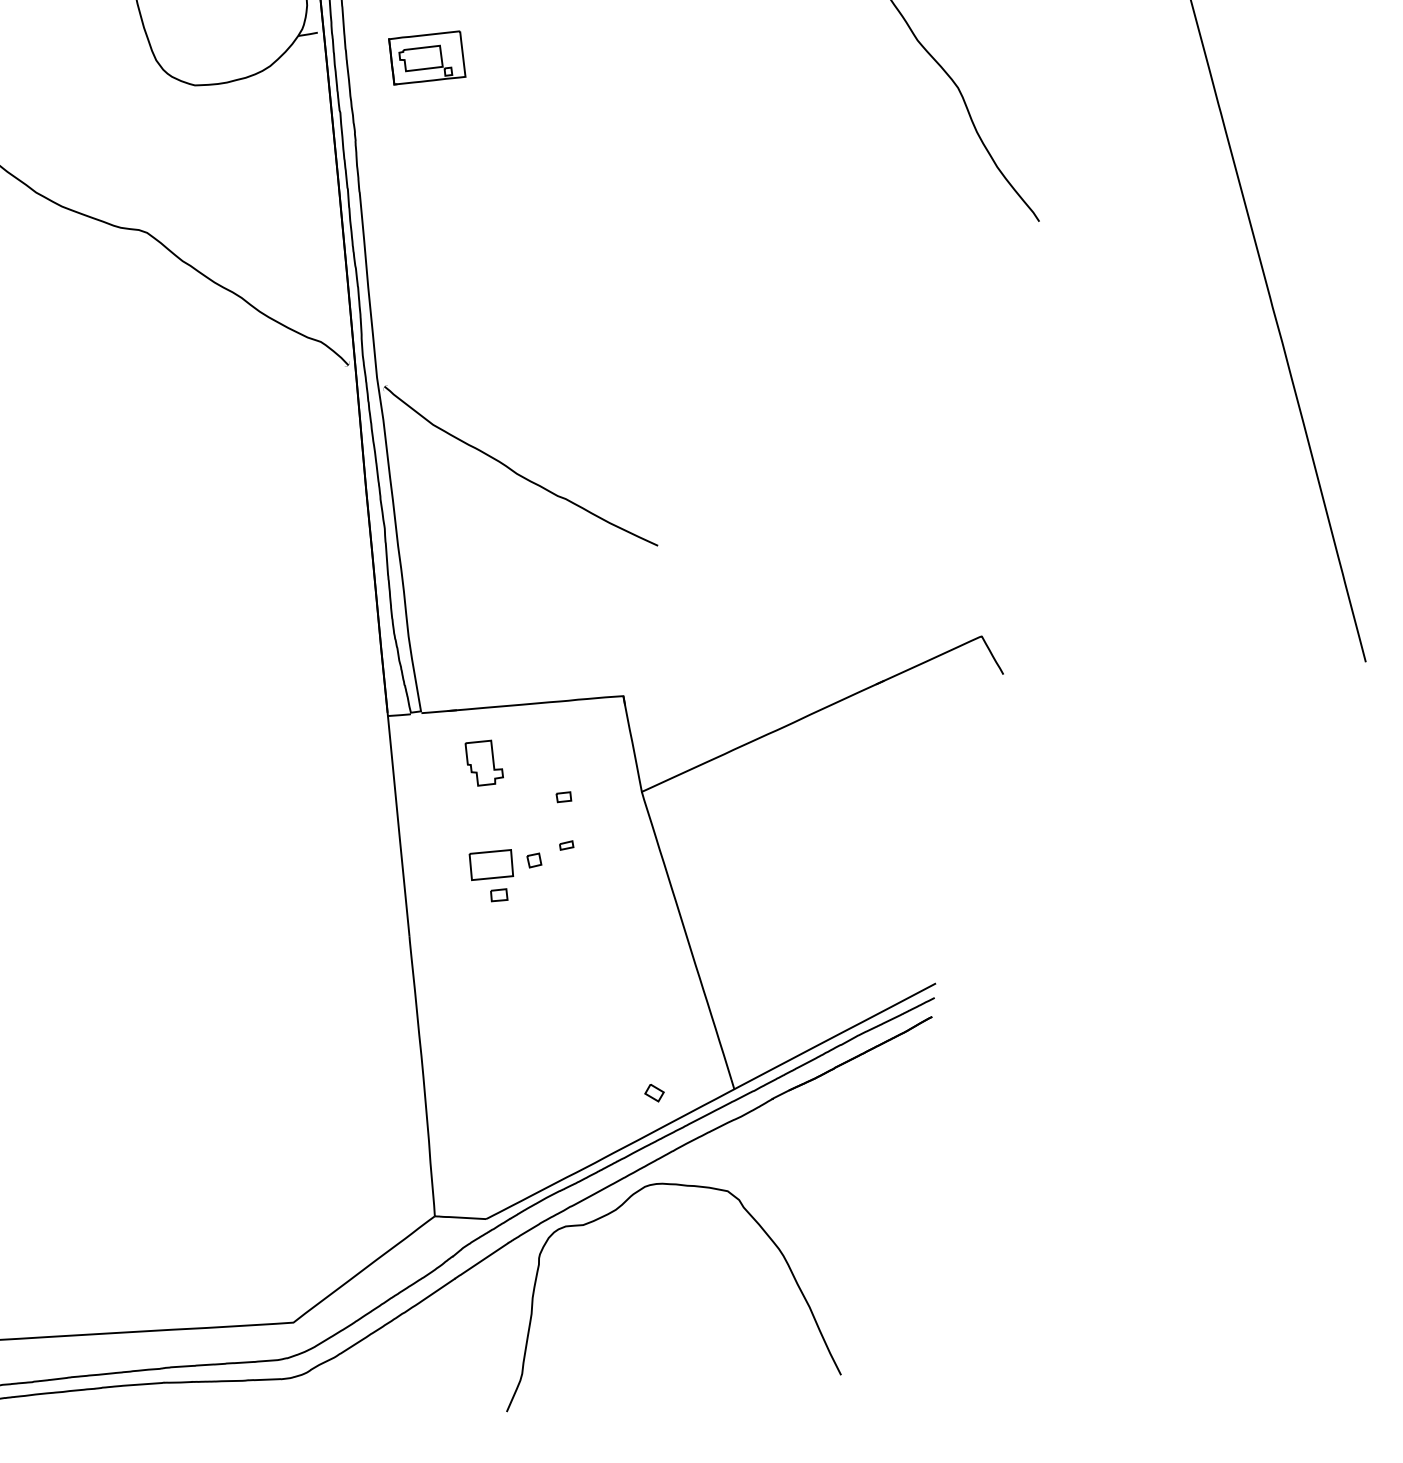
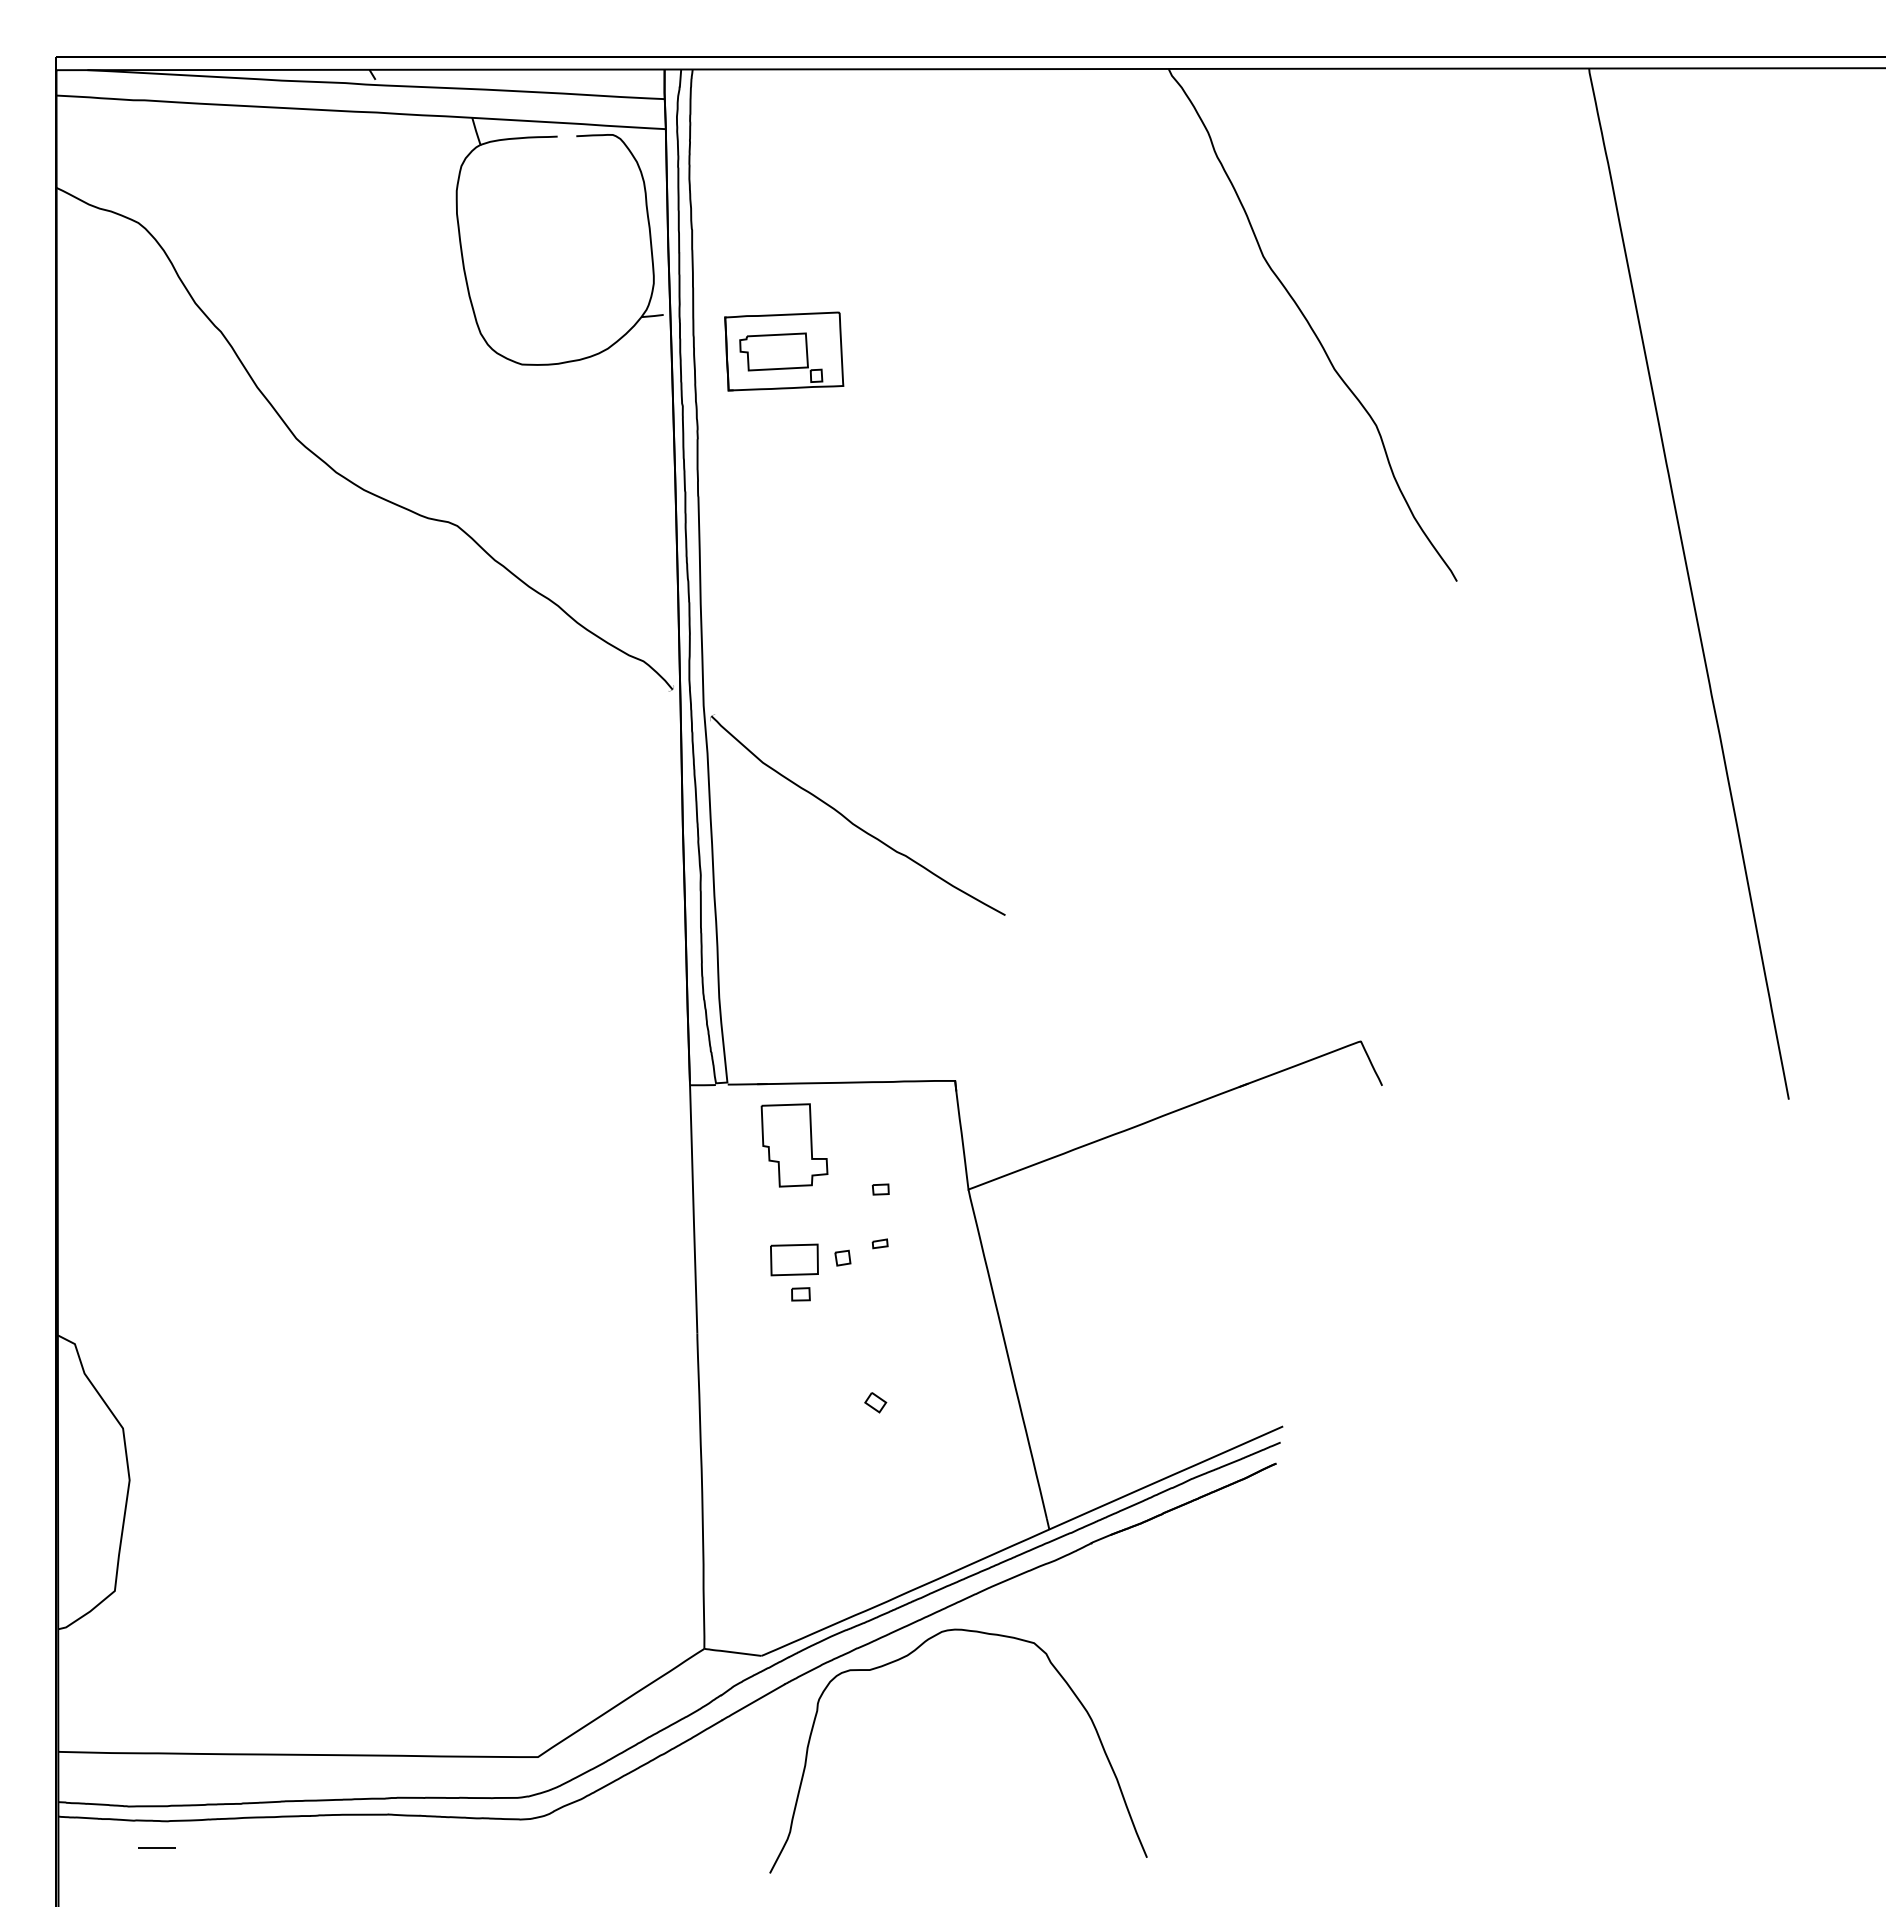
part: (427, 57) -> (784, 351), size x1.43
part: (484, 763) -> (794, 1145), size x1.67
part: (654, 1092) -> (875, 1402), moved

